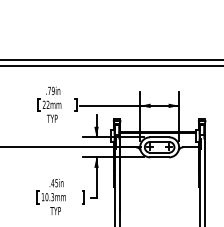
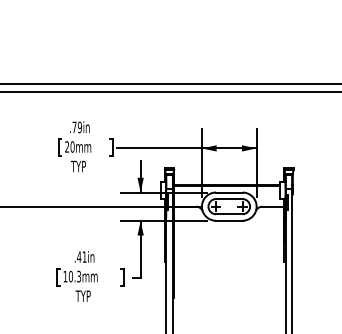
text: (48, 104) -> (72, 146), 22mm -> 20mm
text: (56, 182) -> (84, 256), .45in -> .41in

